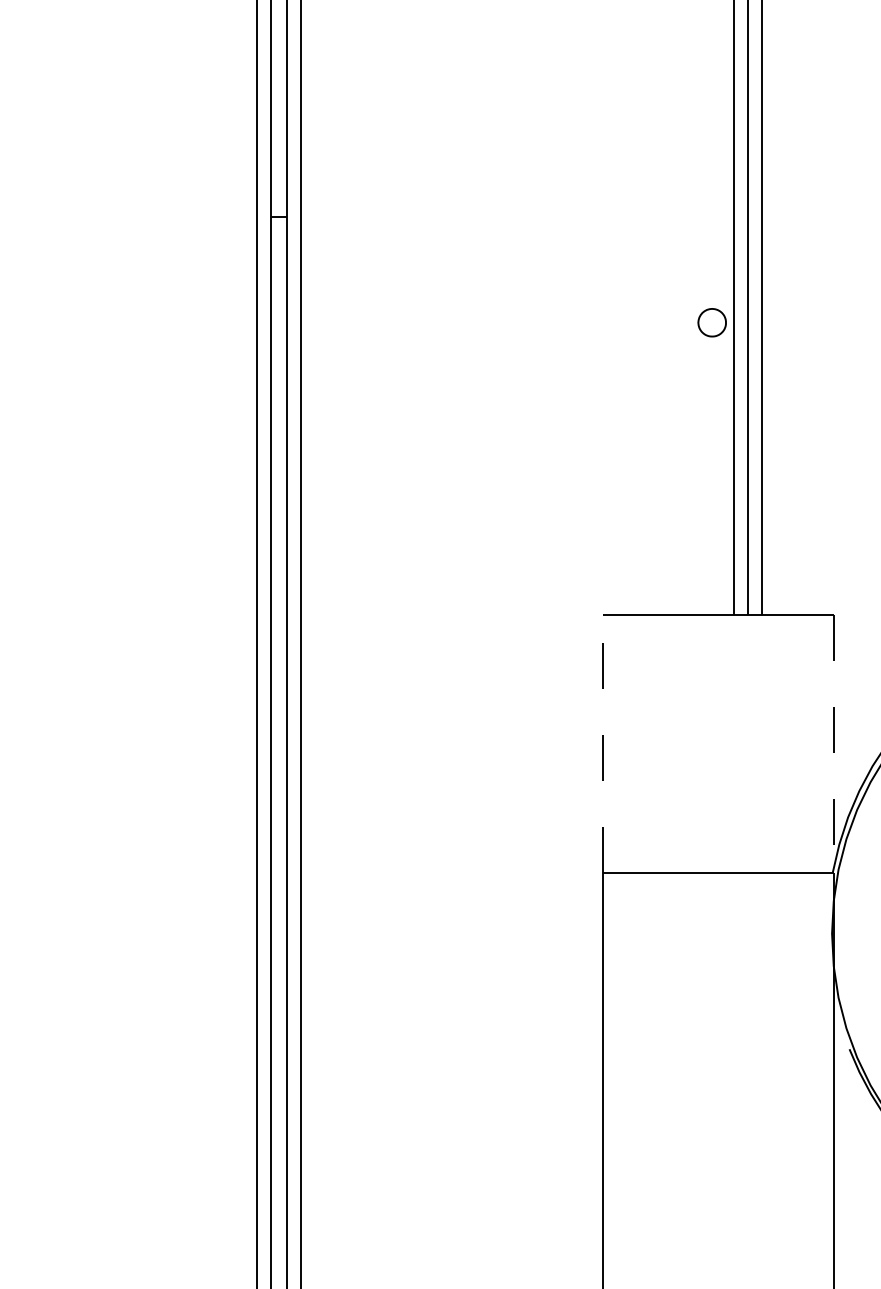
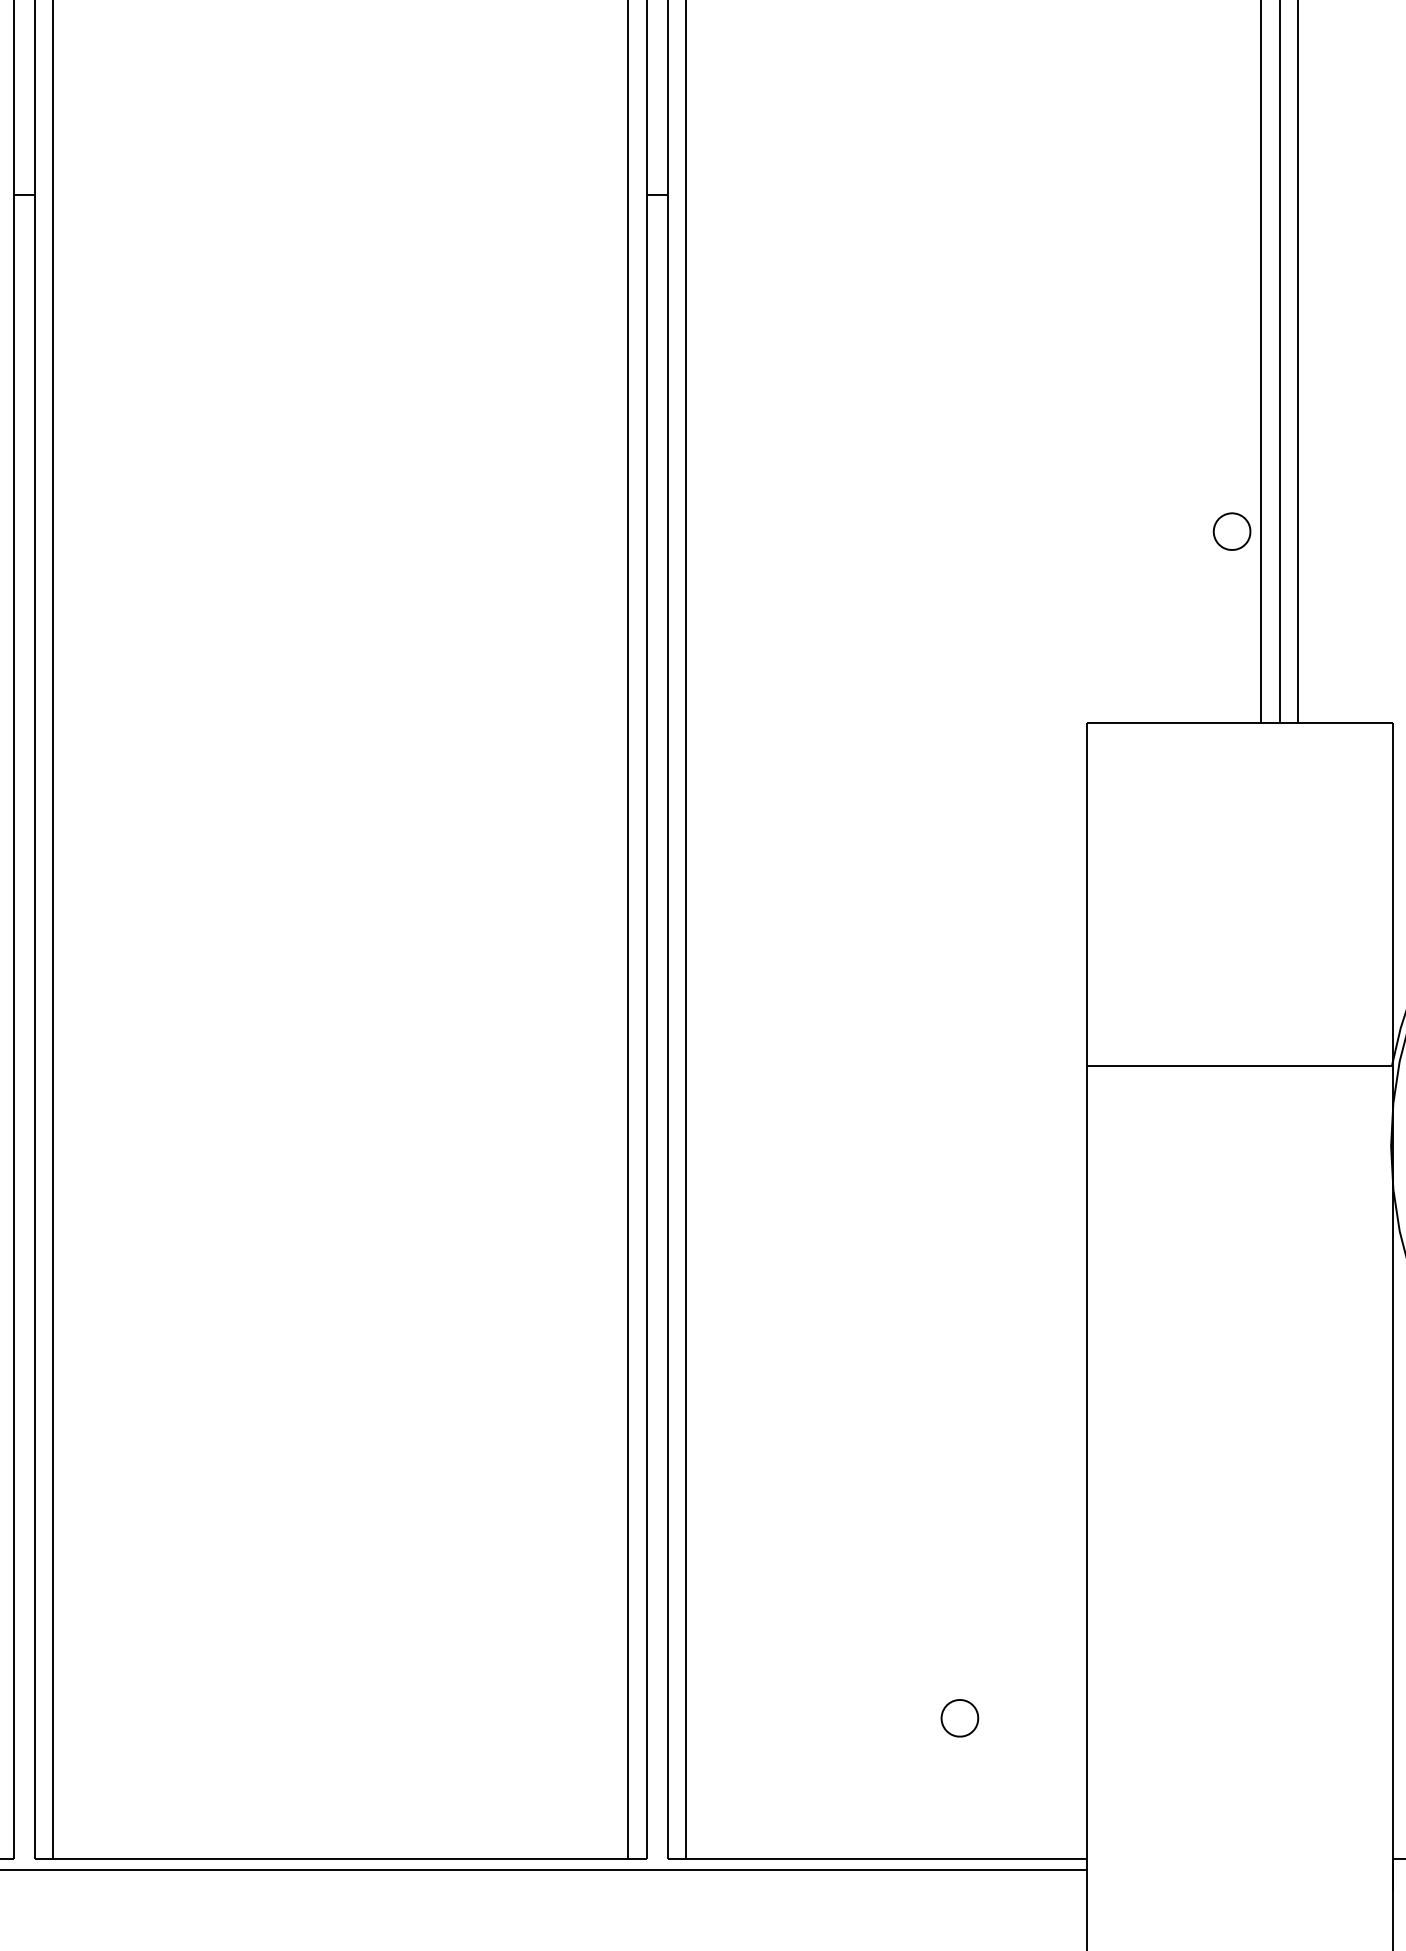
part: (711, 322) -> (1231, 531), moved
line: (603, 743) -> (1087, 894), dashed -> solid
line: (833, 743) -> (1393, 894), dashed -> solid

